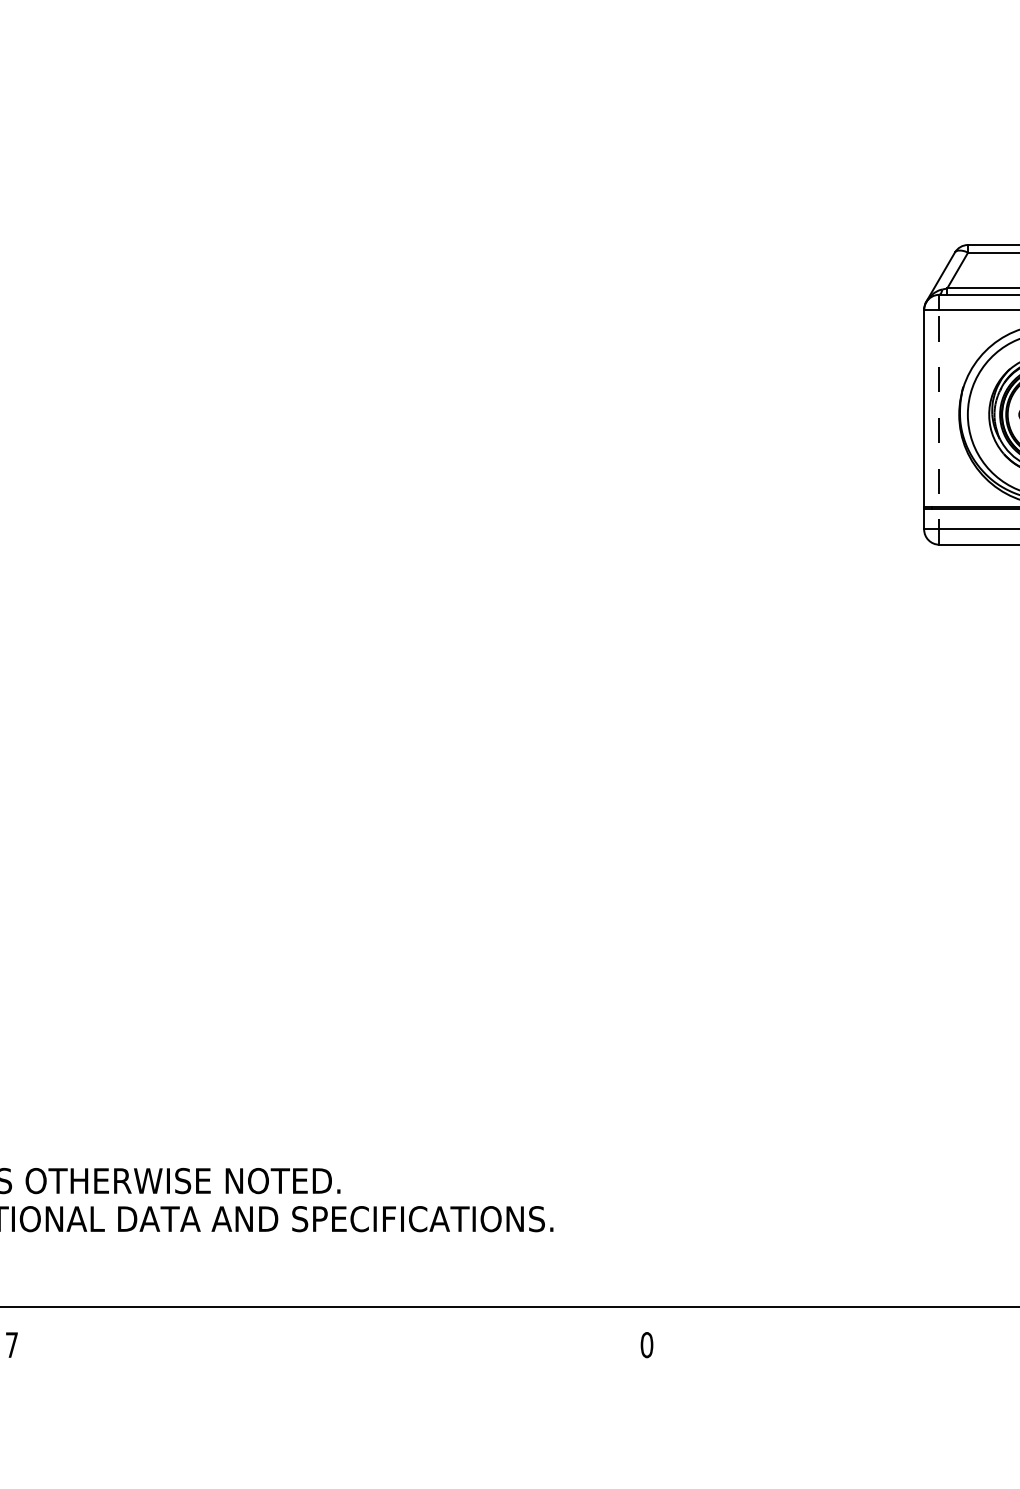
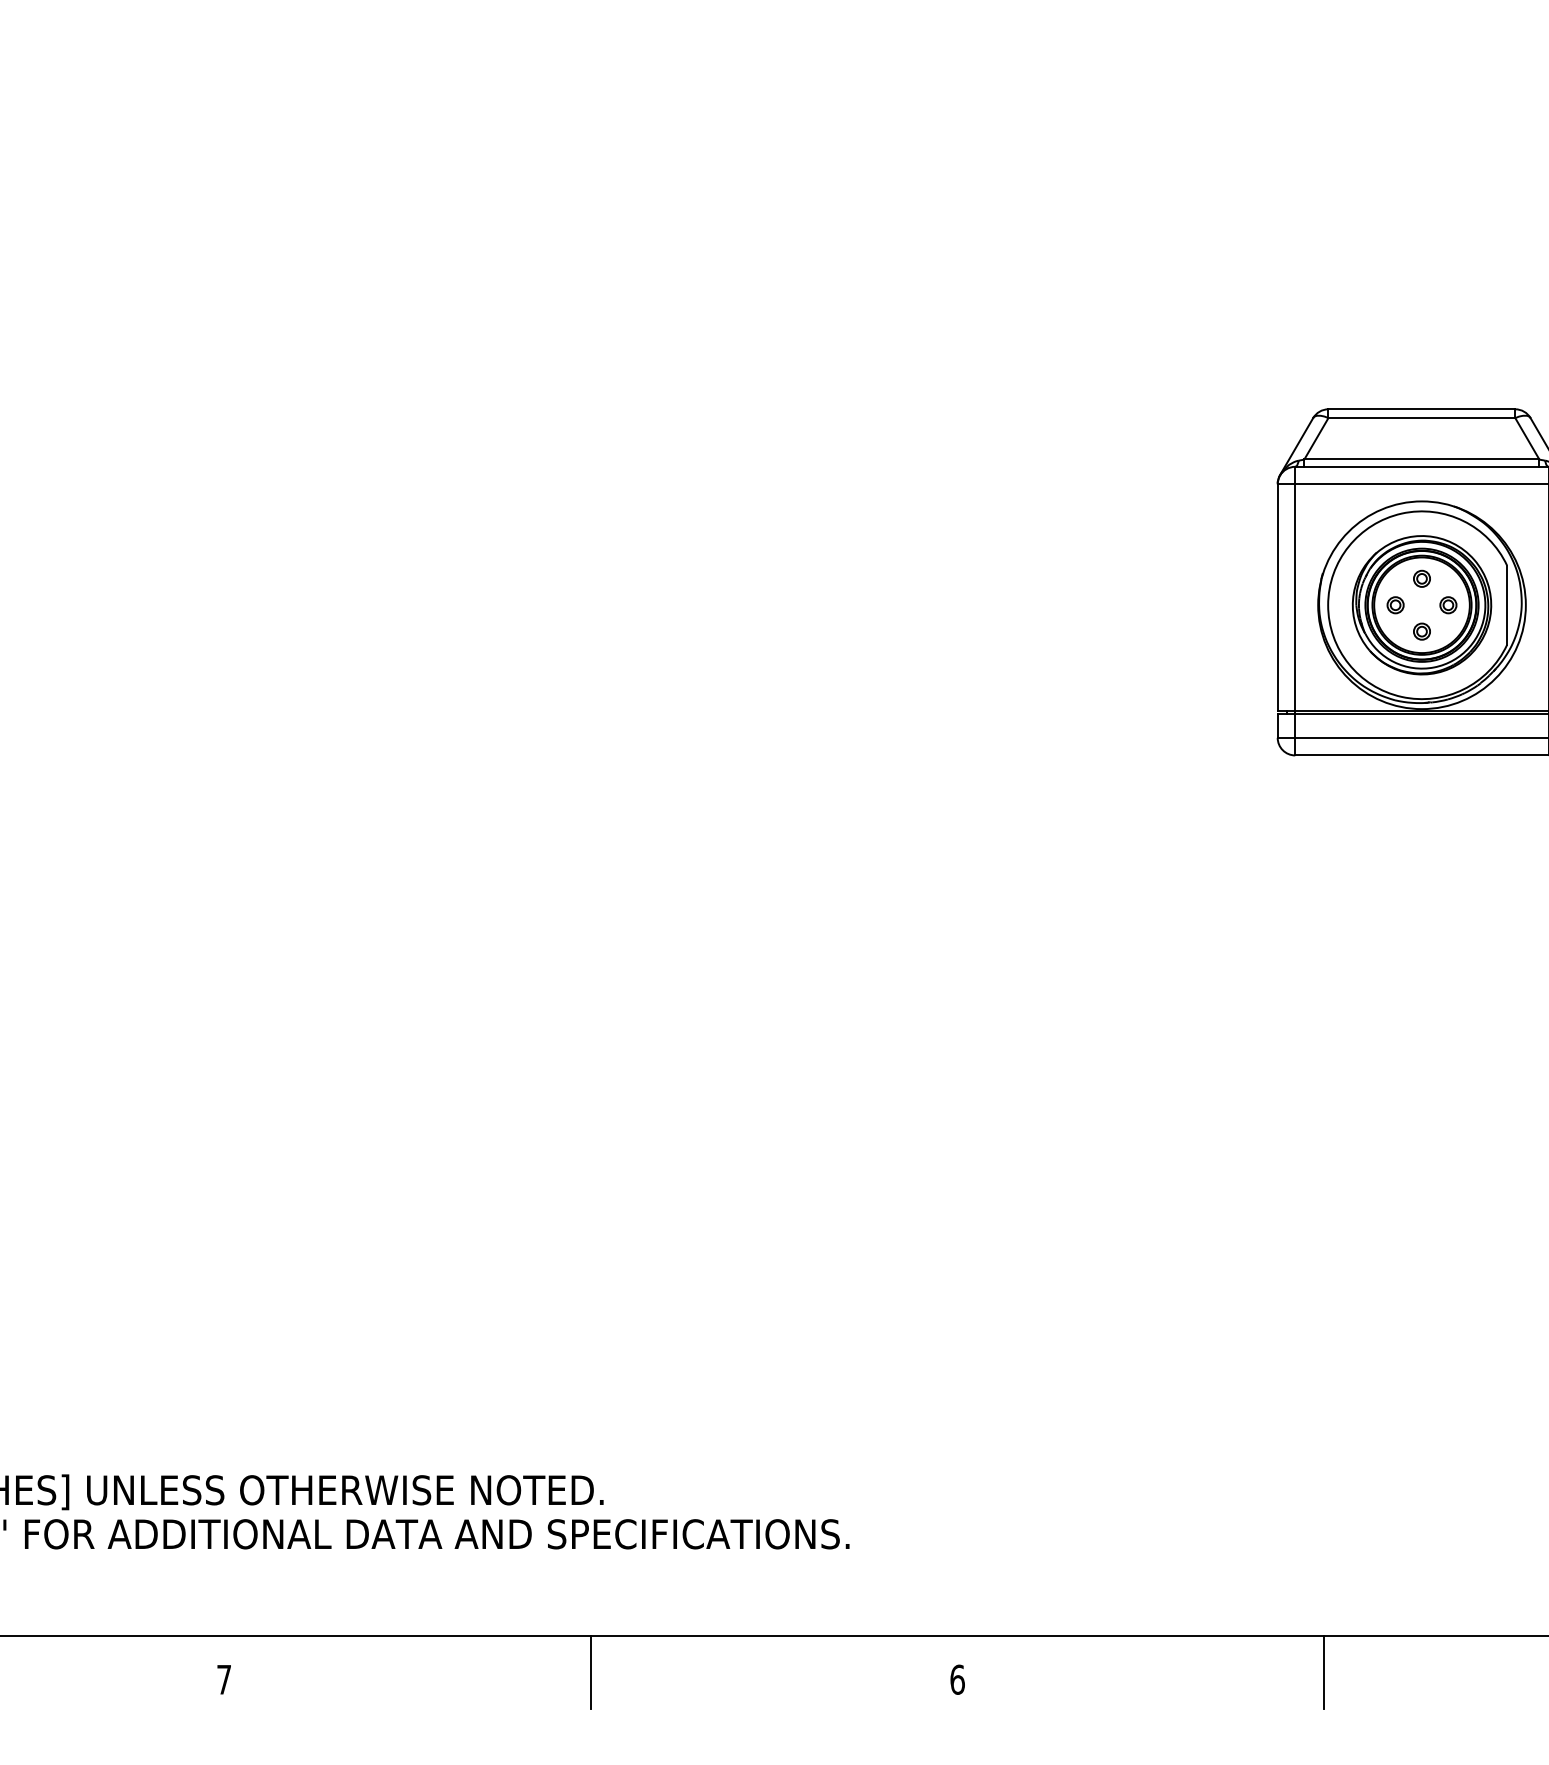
line: (939, 427) -> (1295, 619), dashed -> solid
line: (329, 1338) -> (590, 1672), added
line: (964, 1338) -> (1324, 1672), added
text: (646, 1344) -> (957, 1679), 0 -> 6

